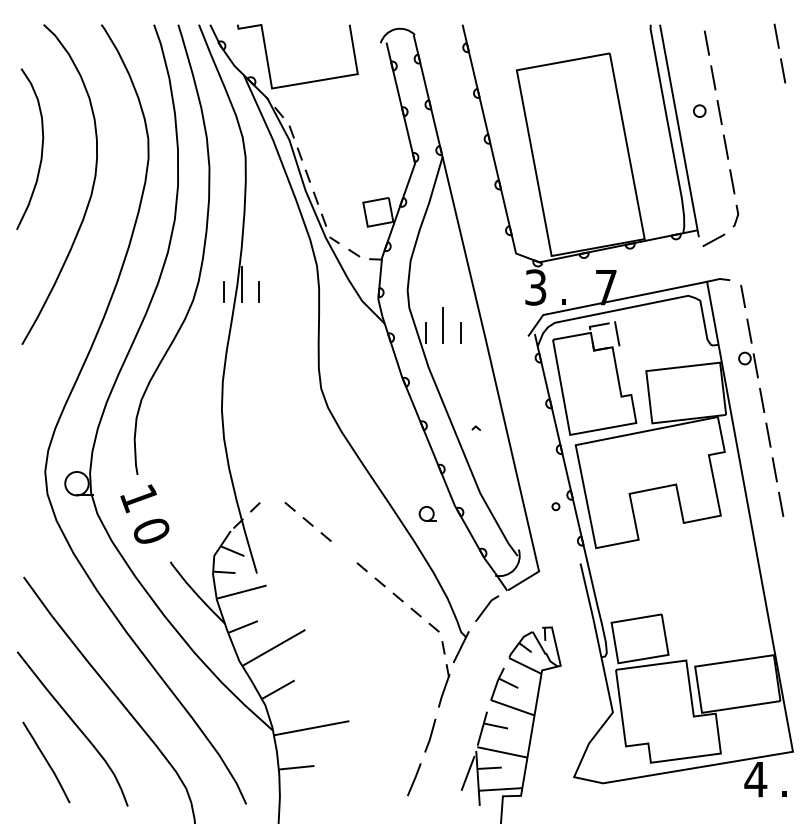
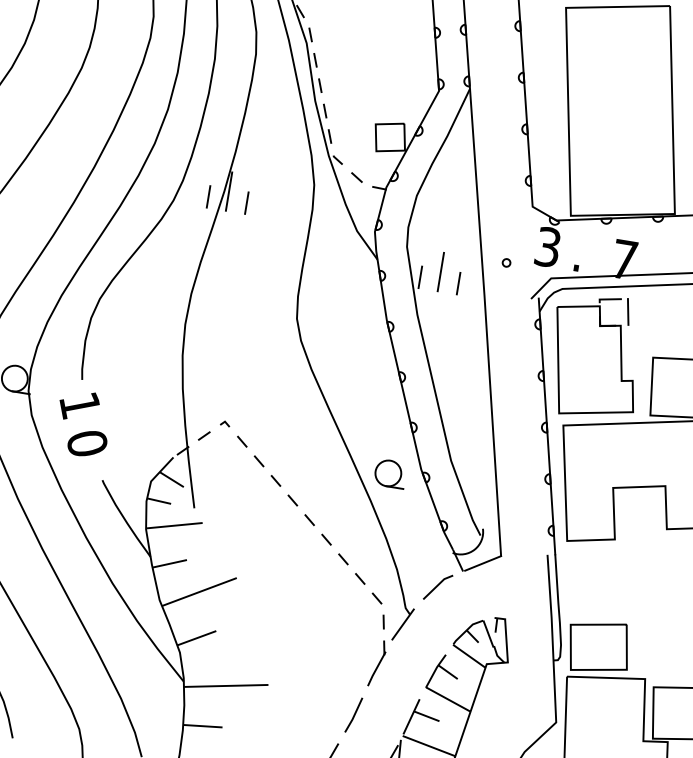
line: (475, 427) -> (224, 422), moved
circle: (555, 506) -> (506, 262), moved
part: (427, 513) -> (390, 473), size x1.67
line: (343, 551) -> (292, 499), added

